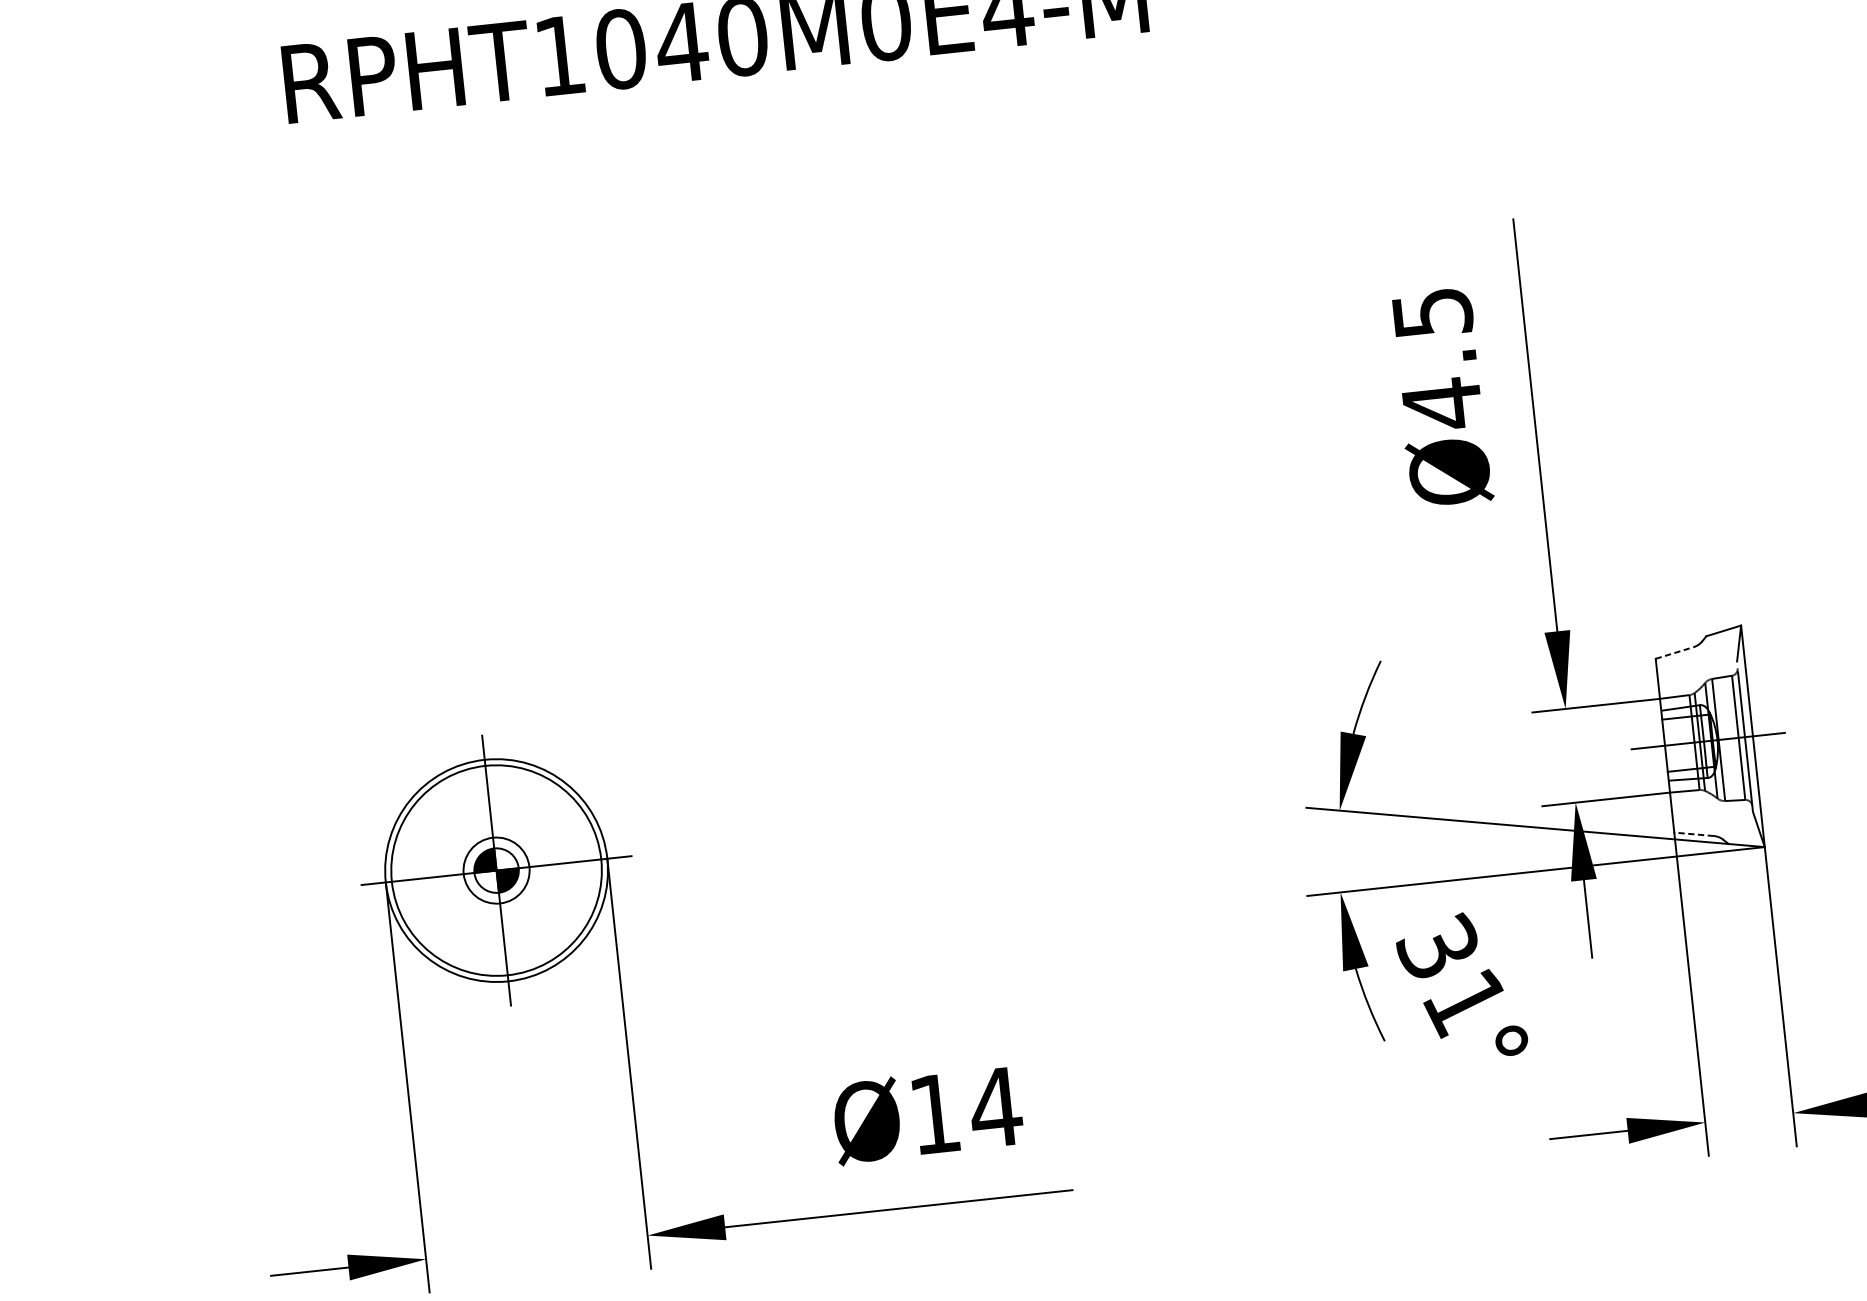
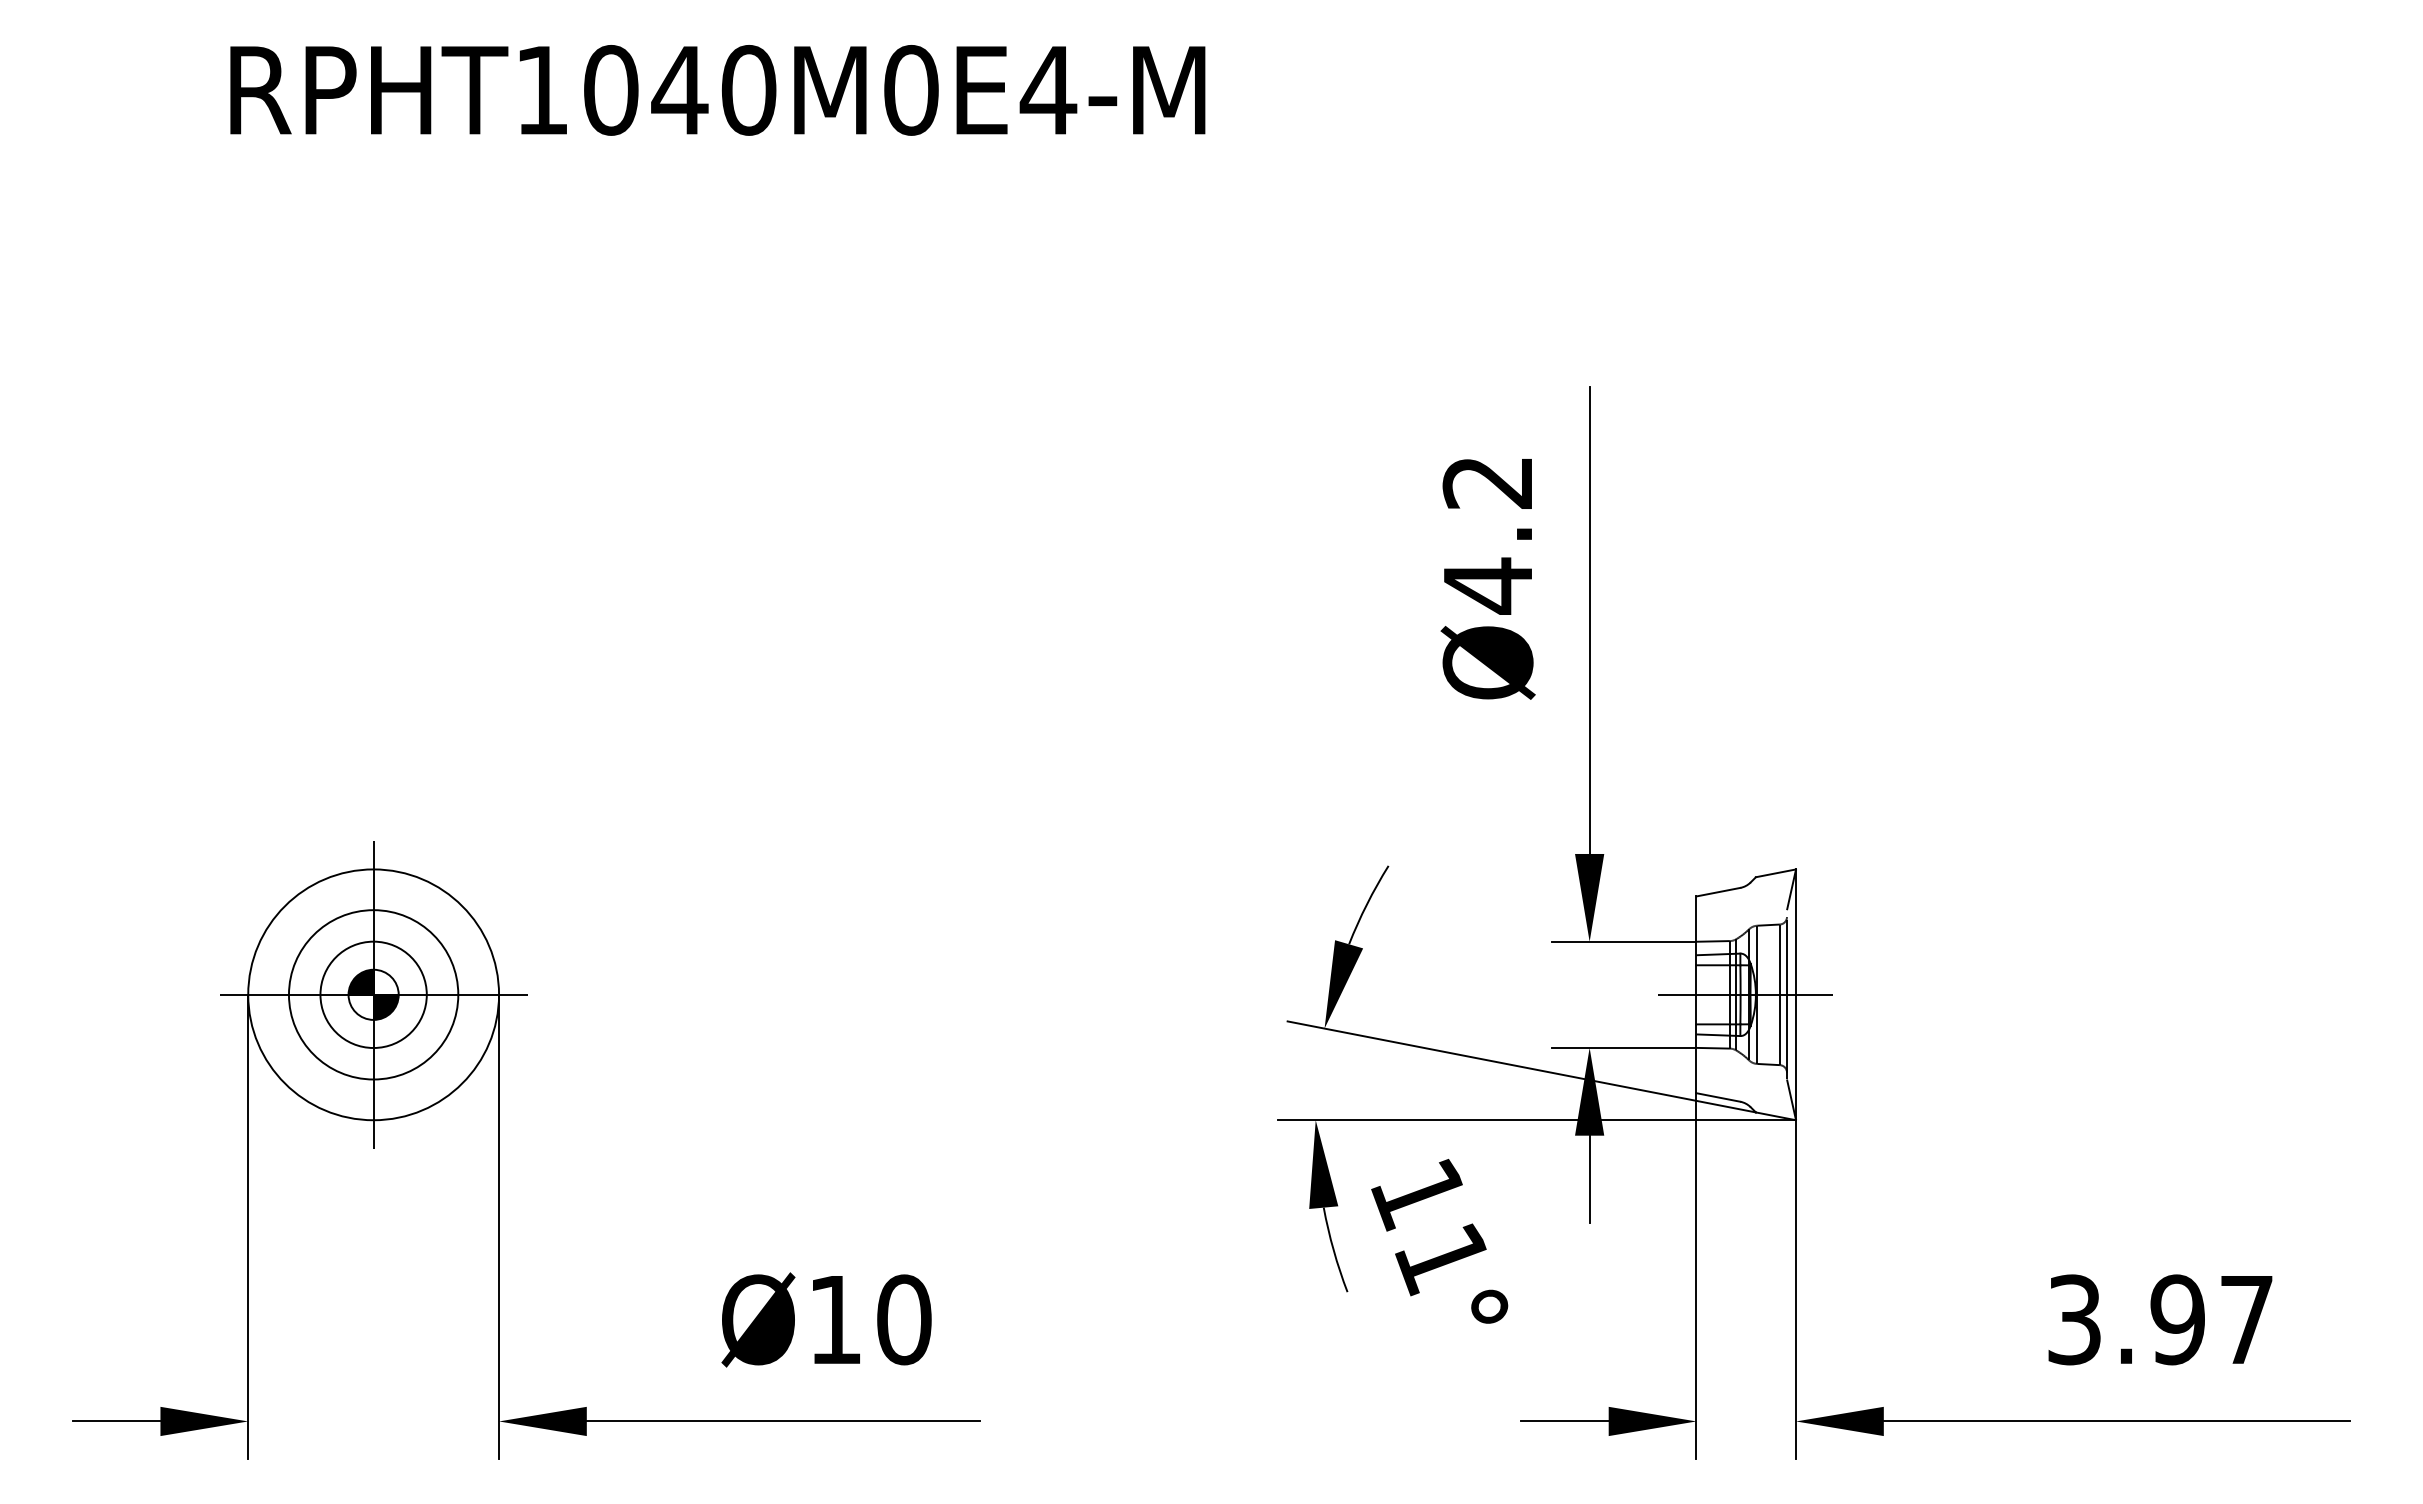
text: (1432, 312) -> (1487, 482), Ø4.5 -> Ø4.2
line: (1674, 653) -> (1718, 892), dashed -> solid
line: (1693, 834) -> (1717, 1097), dashed -> solid
circle: (496, 870) -> (373, 994), size x0.71
circle: (496, 870) -> (373, 994), size x1.43
text: (1437, 948) -> (1417, 1194), 31° -> 11°
text: (995, 1107) -> (903, 1319), Ø14 -> Ø10

